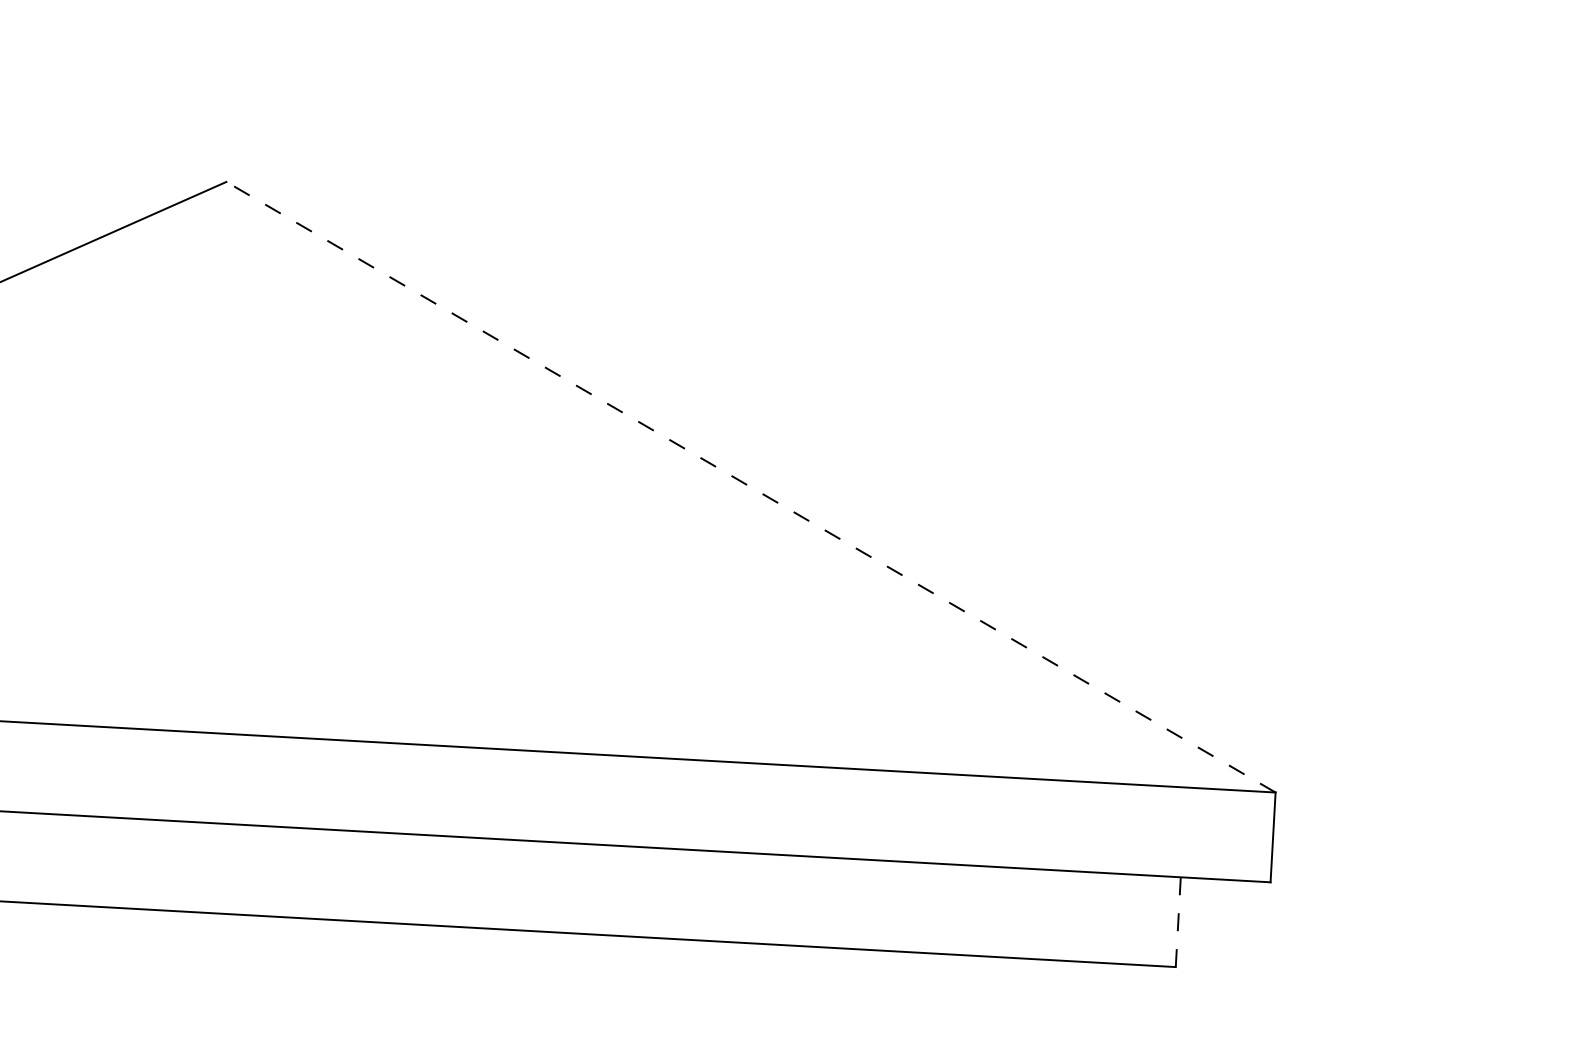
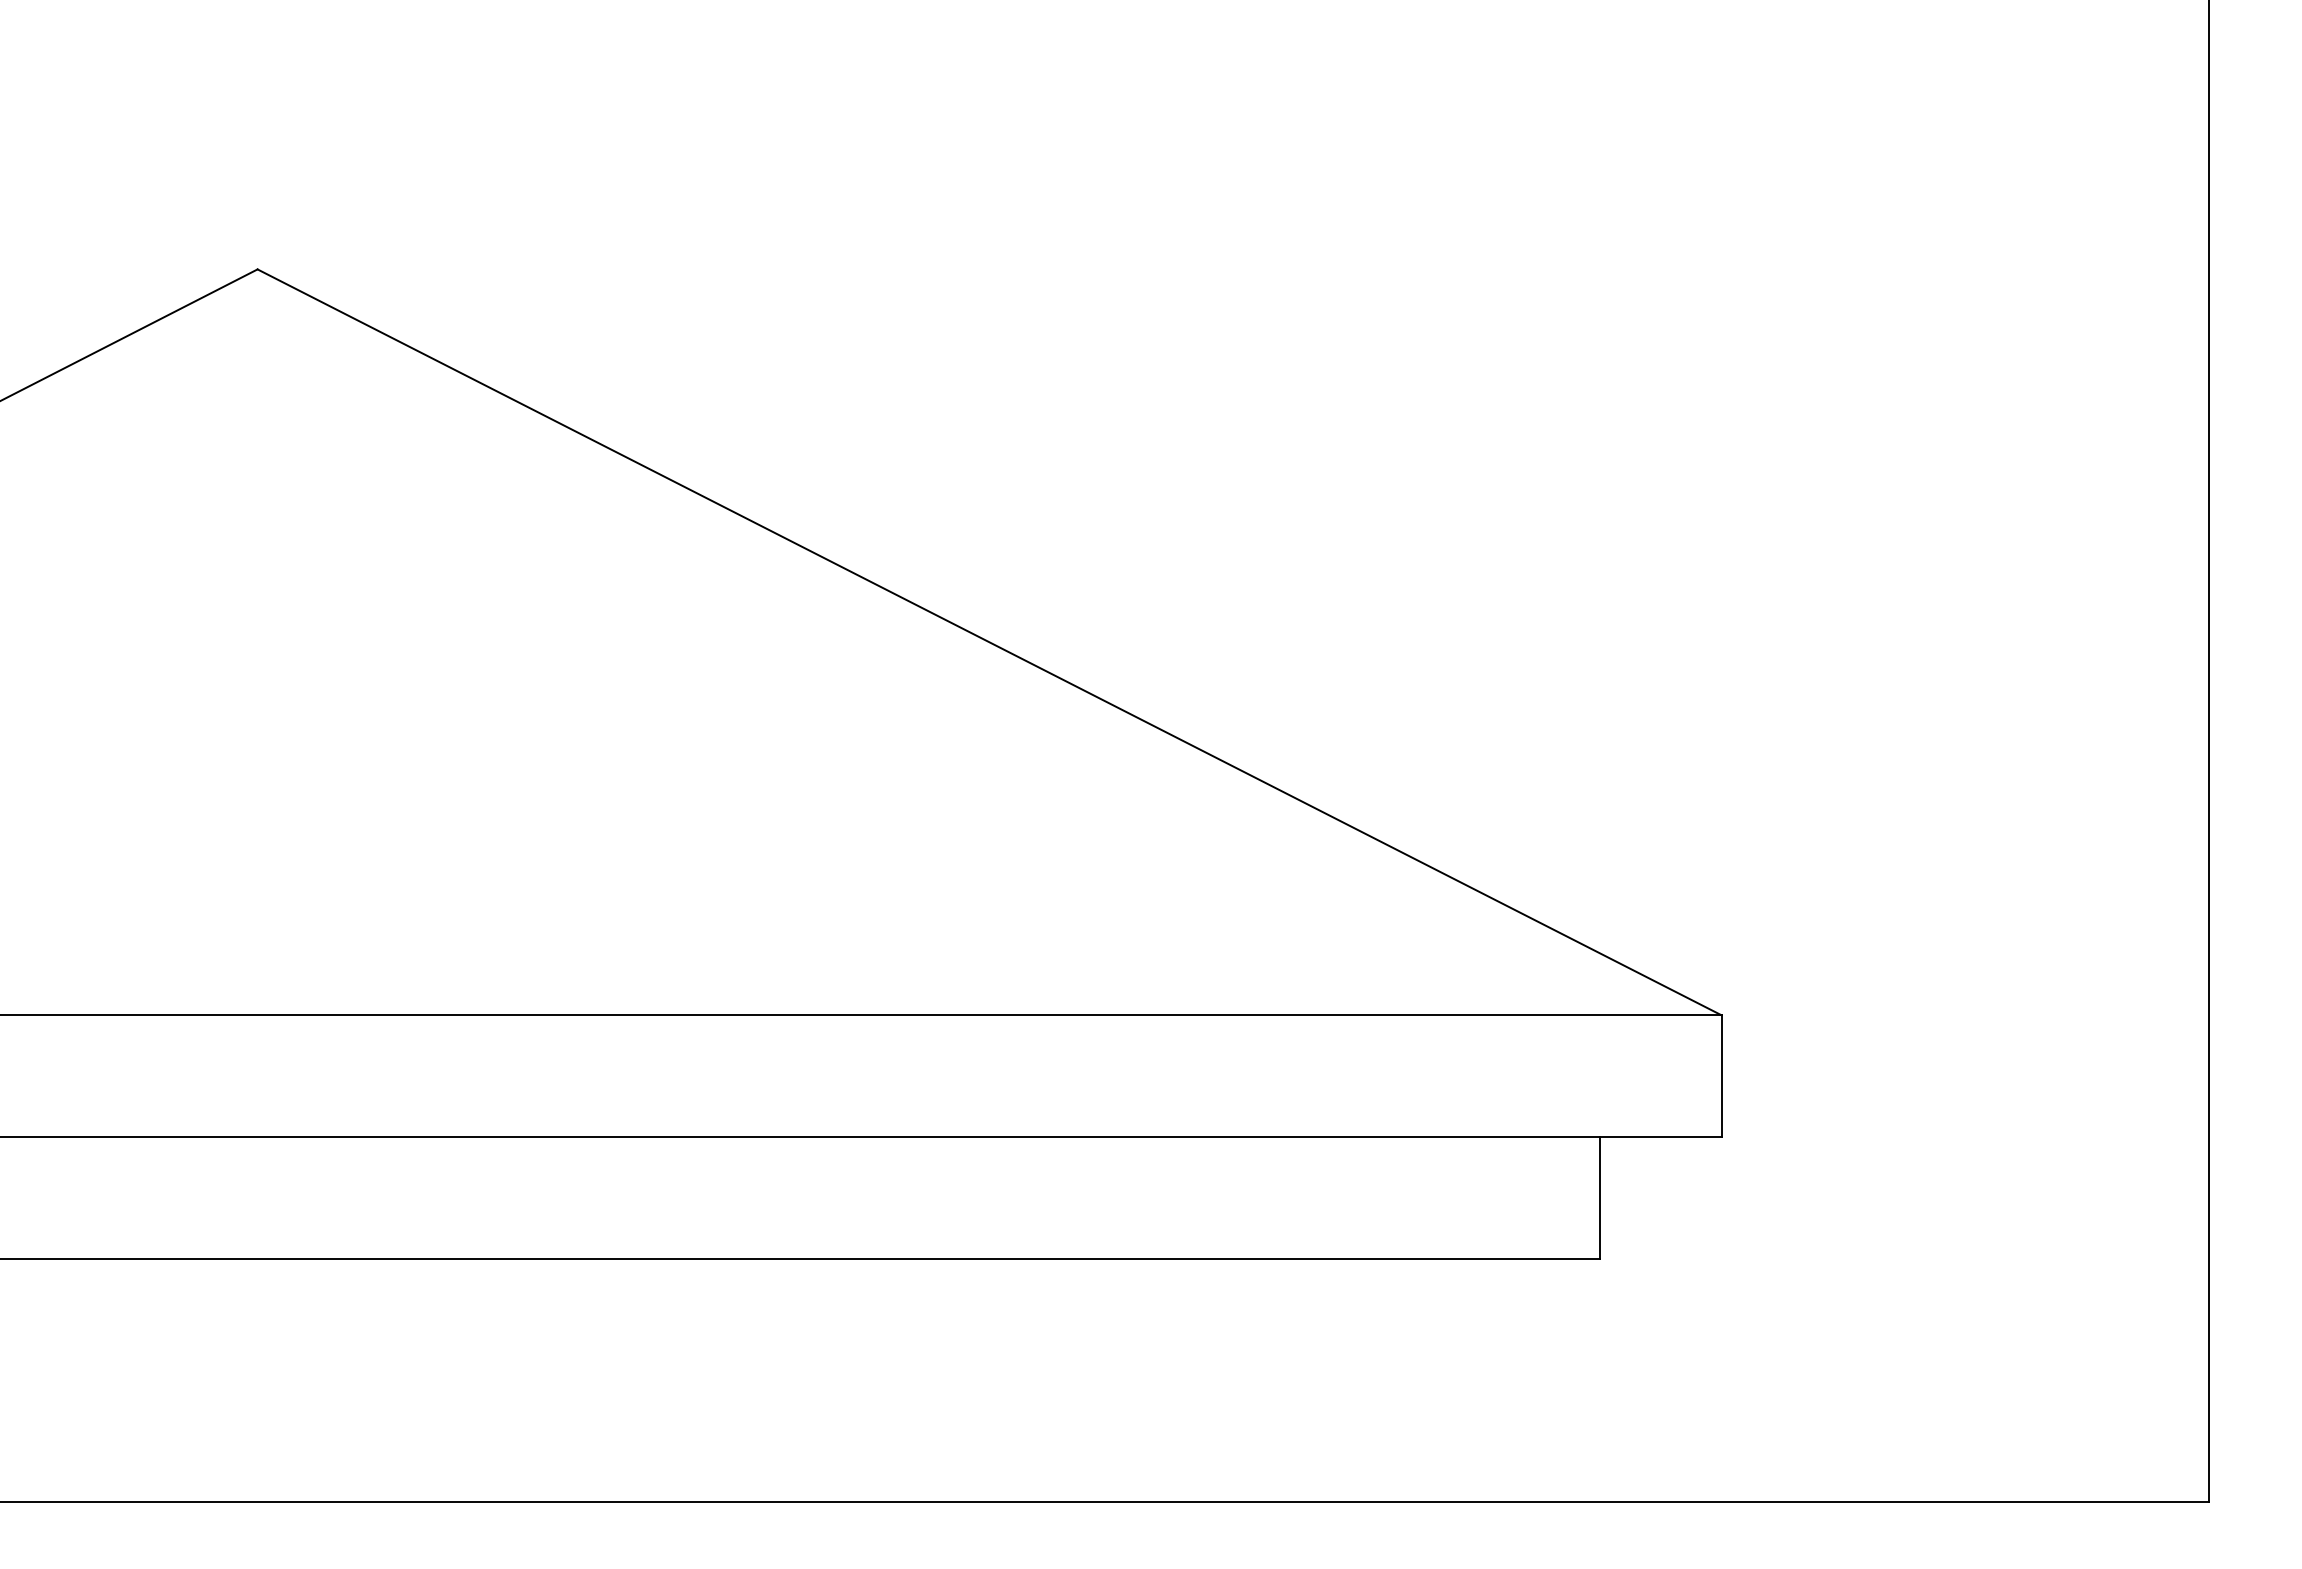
line: (750, 487) -> (989, 642), dashed -> solid
line: (1178, 921) -> (1599, 1197), dashed -> solid

